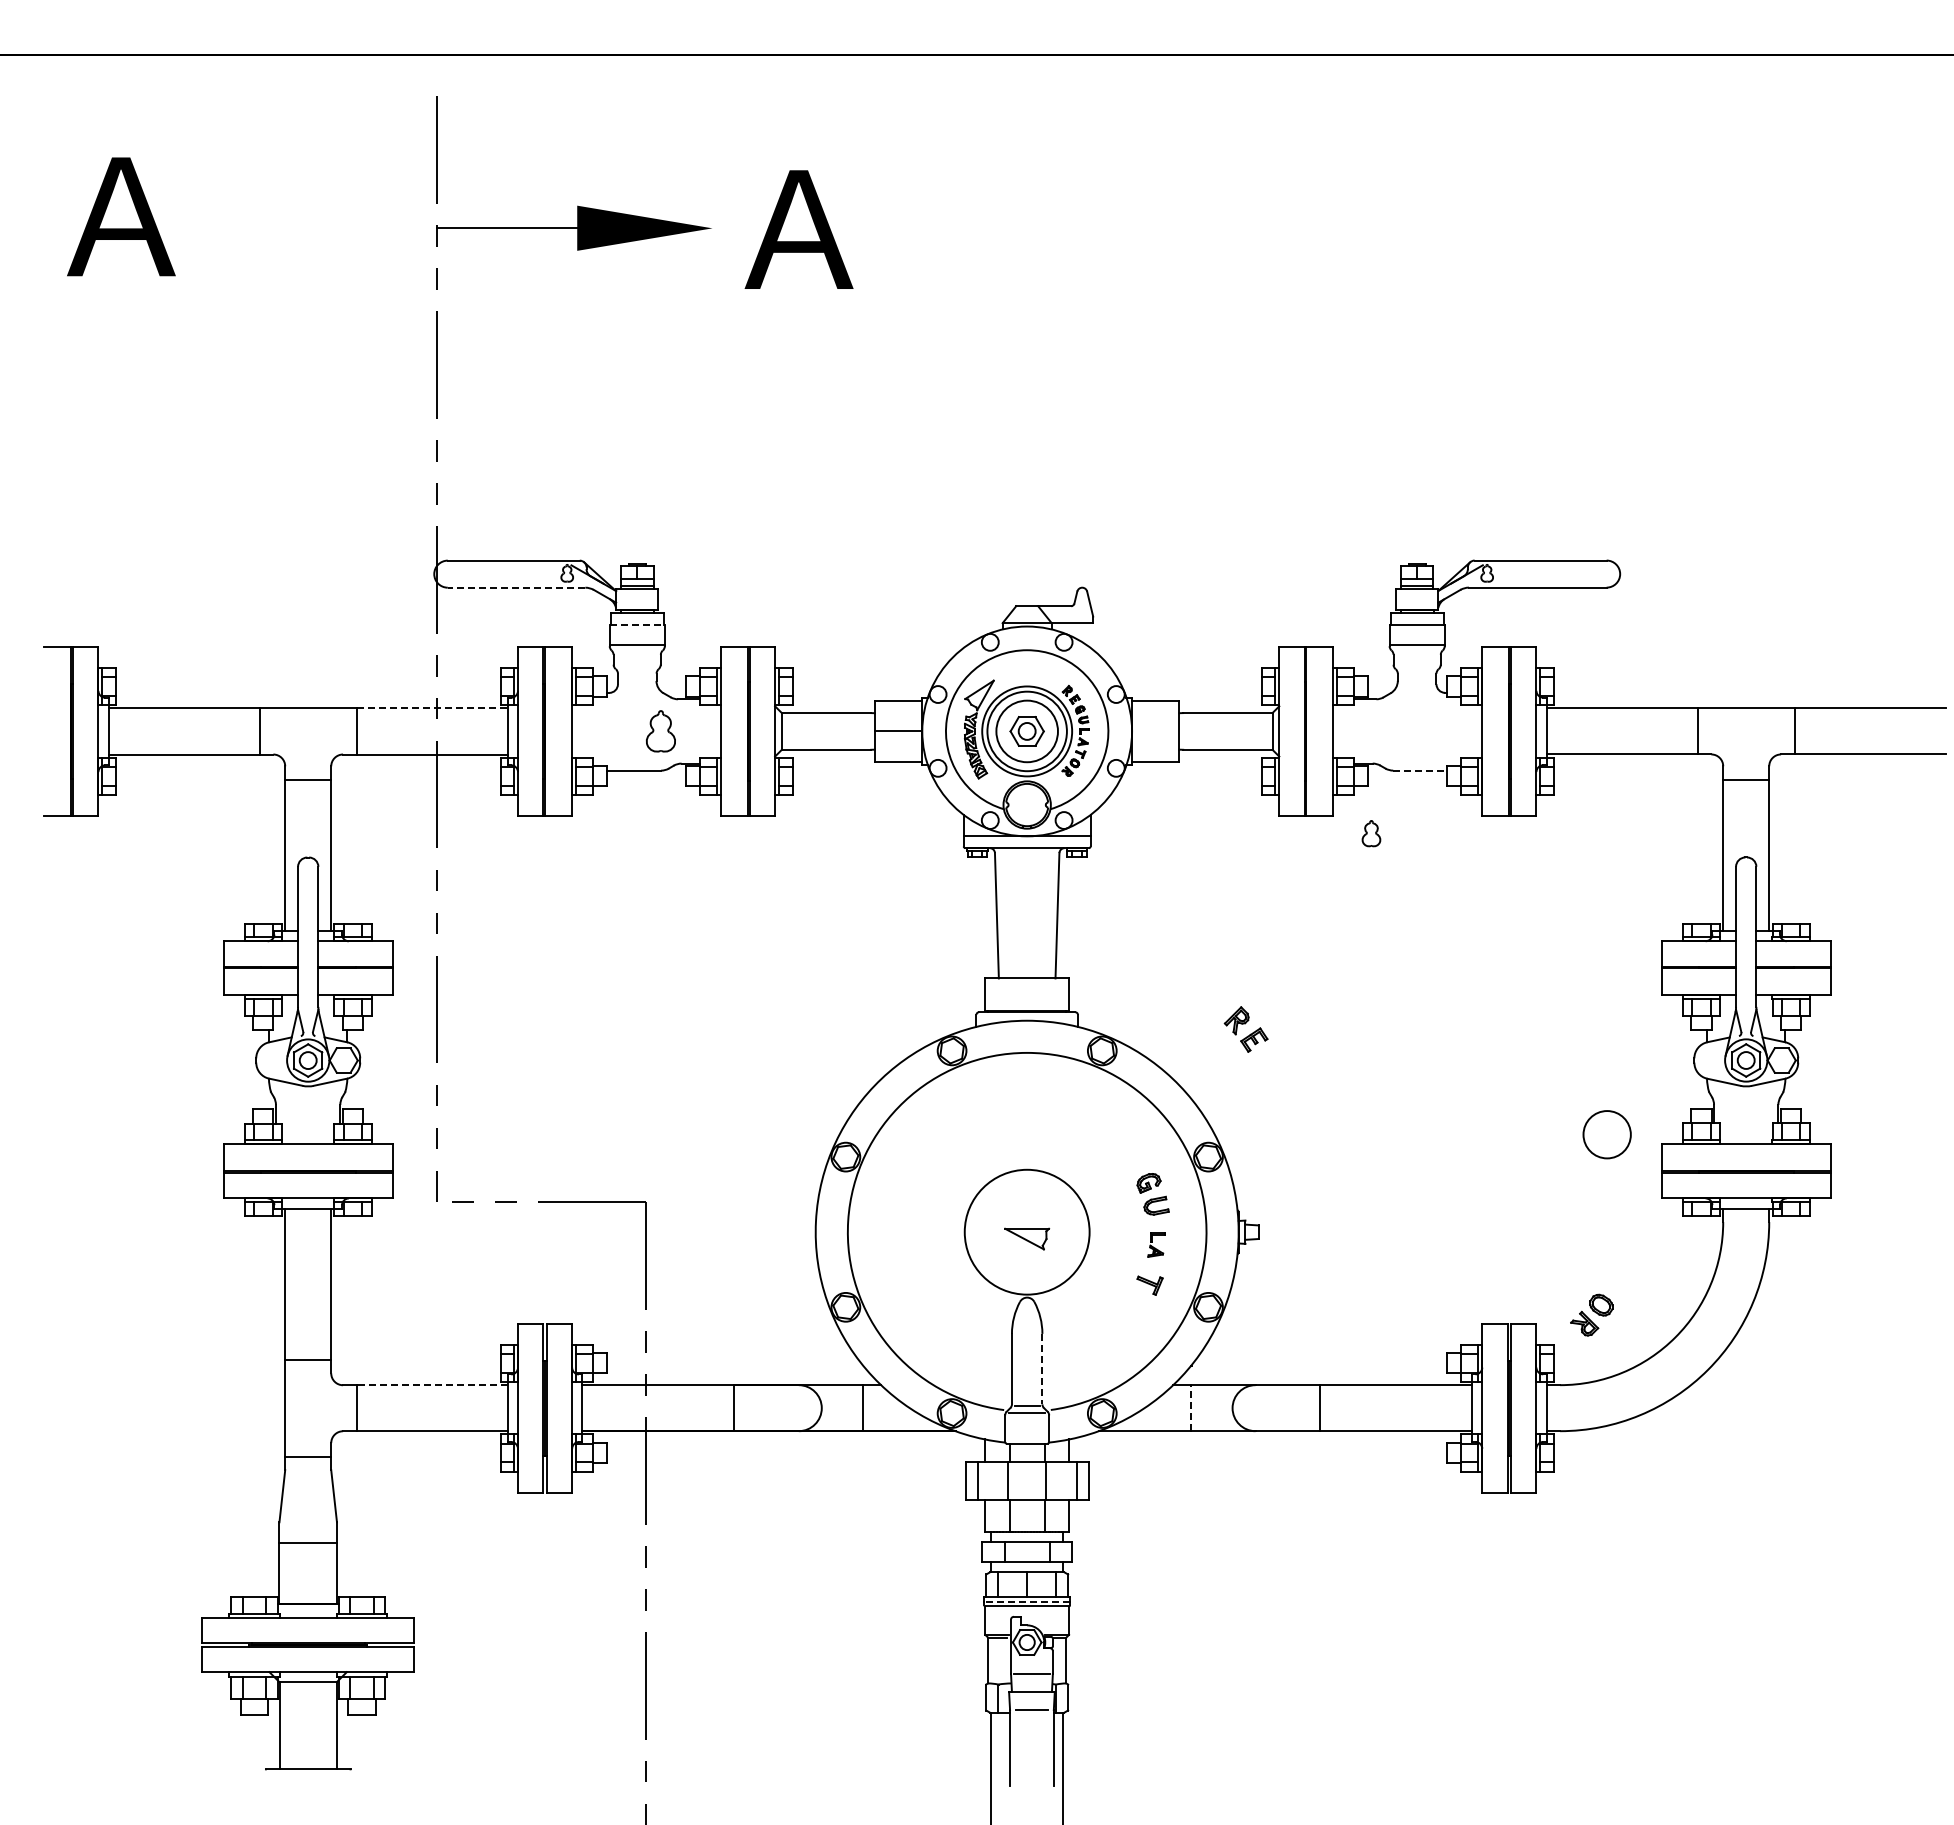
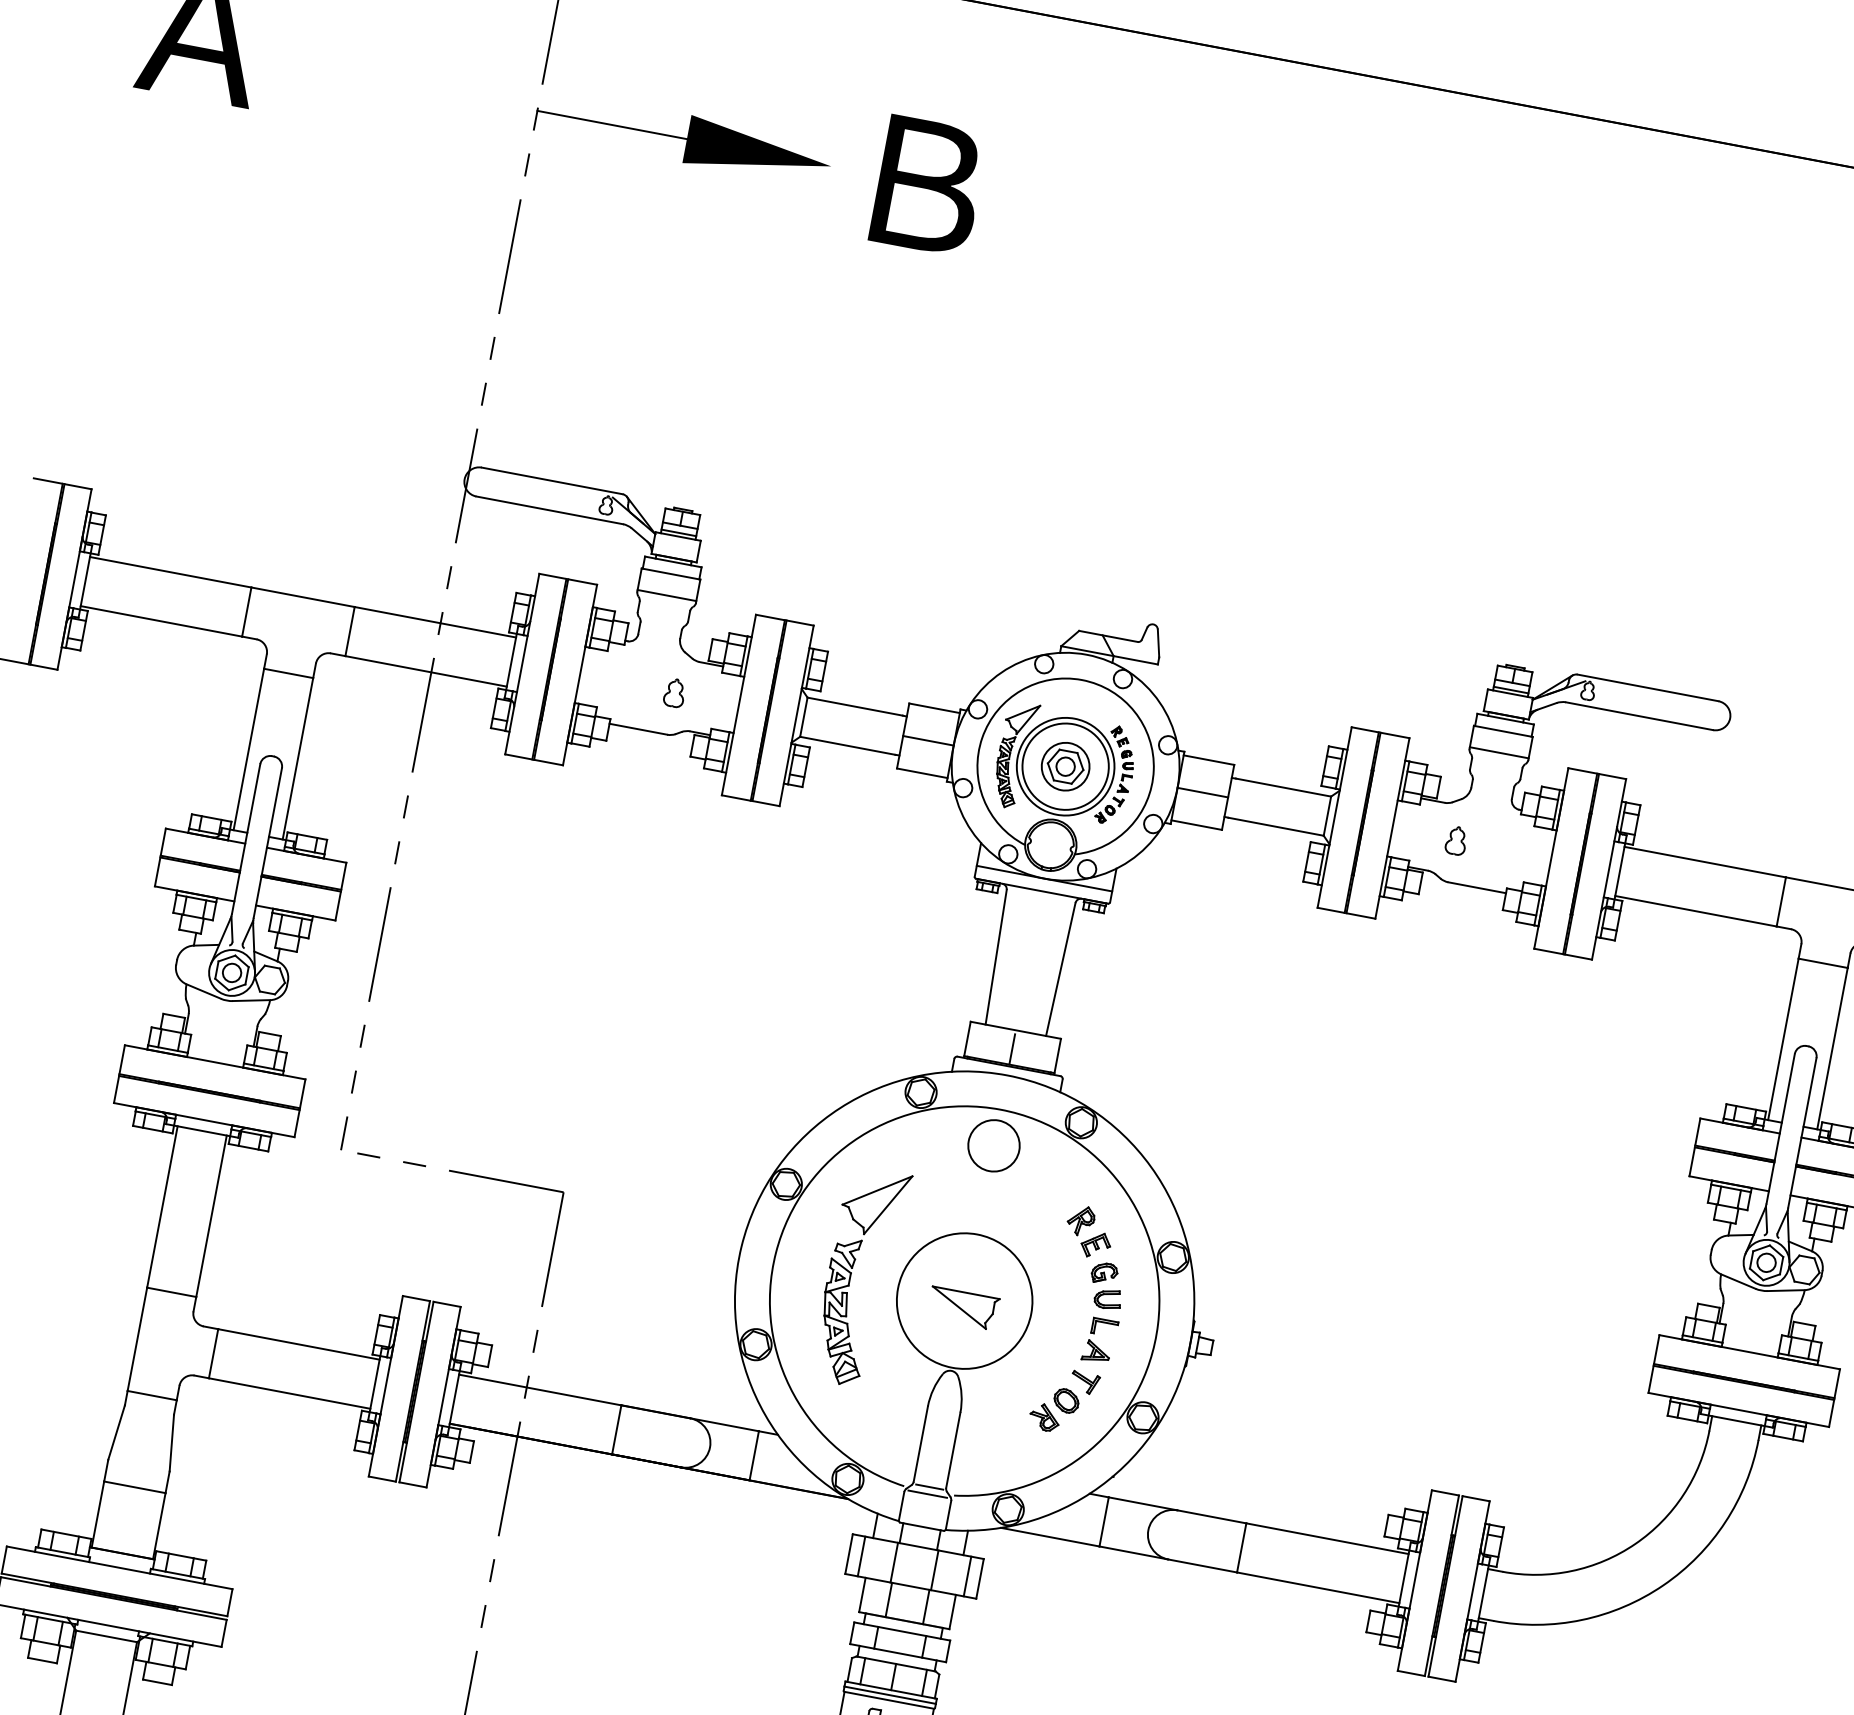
text: (798, 229) -> (922, 184), Ａ -> Ｂ
line: (516, 587) -> (549, 510), dashed -> solid
line: (637, 624) -> (671, 574), dashed -> solid
line: (432, 708) -> (435, 622), dashed -> solid
part: (660, 731) -> (674, 692), size x0.62
circle: (1027, 731) -> (1065, 766), size x0.71
line: (1155, 731) -> (1202, 792), added
line: (1420, 770) -> (1477, 887), dashed -> solid
part: (1371, 833) -> (1456, 840), moved
line: (1027, 996) -> (1012, 1049), added
part: (1245, 1029) -> (1088, 1231), moved
circle: (1606, 1134) -> (993, 1145), moved
part: (920, 1228) -> (851, 1275), added
part: (1026, 1238) -> (962, 1307), size x1.43
part: (1156, 1244) -> (1100, 1340), size x1.67
part: (1591, 1314) -> (1054, 1408), moved
line: (1042, 1369) -> (953, 1450), dashed -> solid
line: (432, 1385) -> (299, 1344), dashed -> solid
line: (1191, 1407) -> (1104, 1521), dashed -> solid
line: (1027, 1601) -> (890, 1695), dashed -> solid

